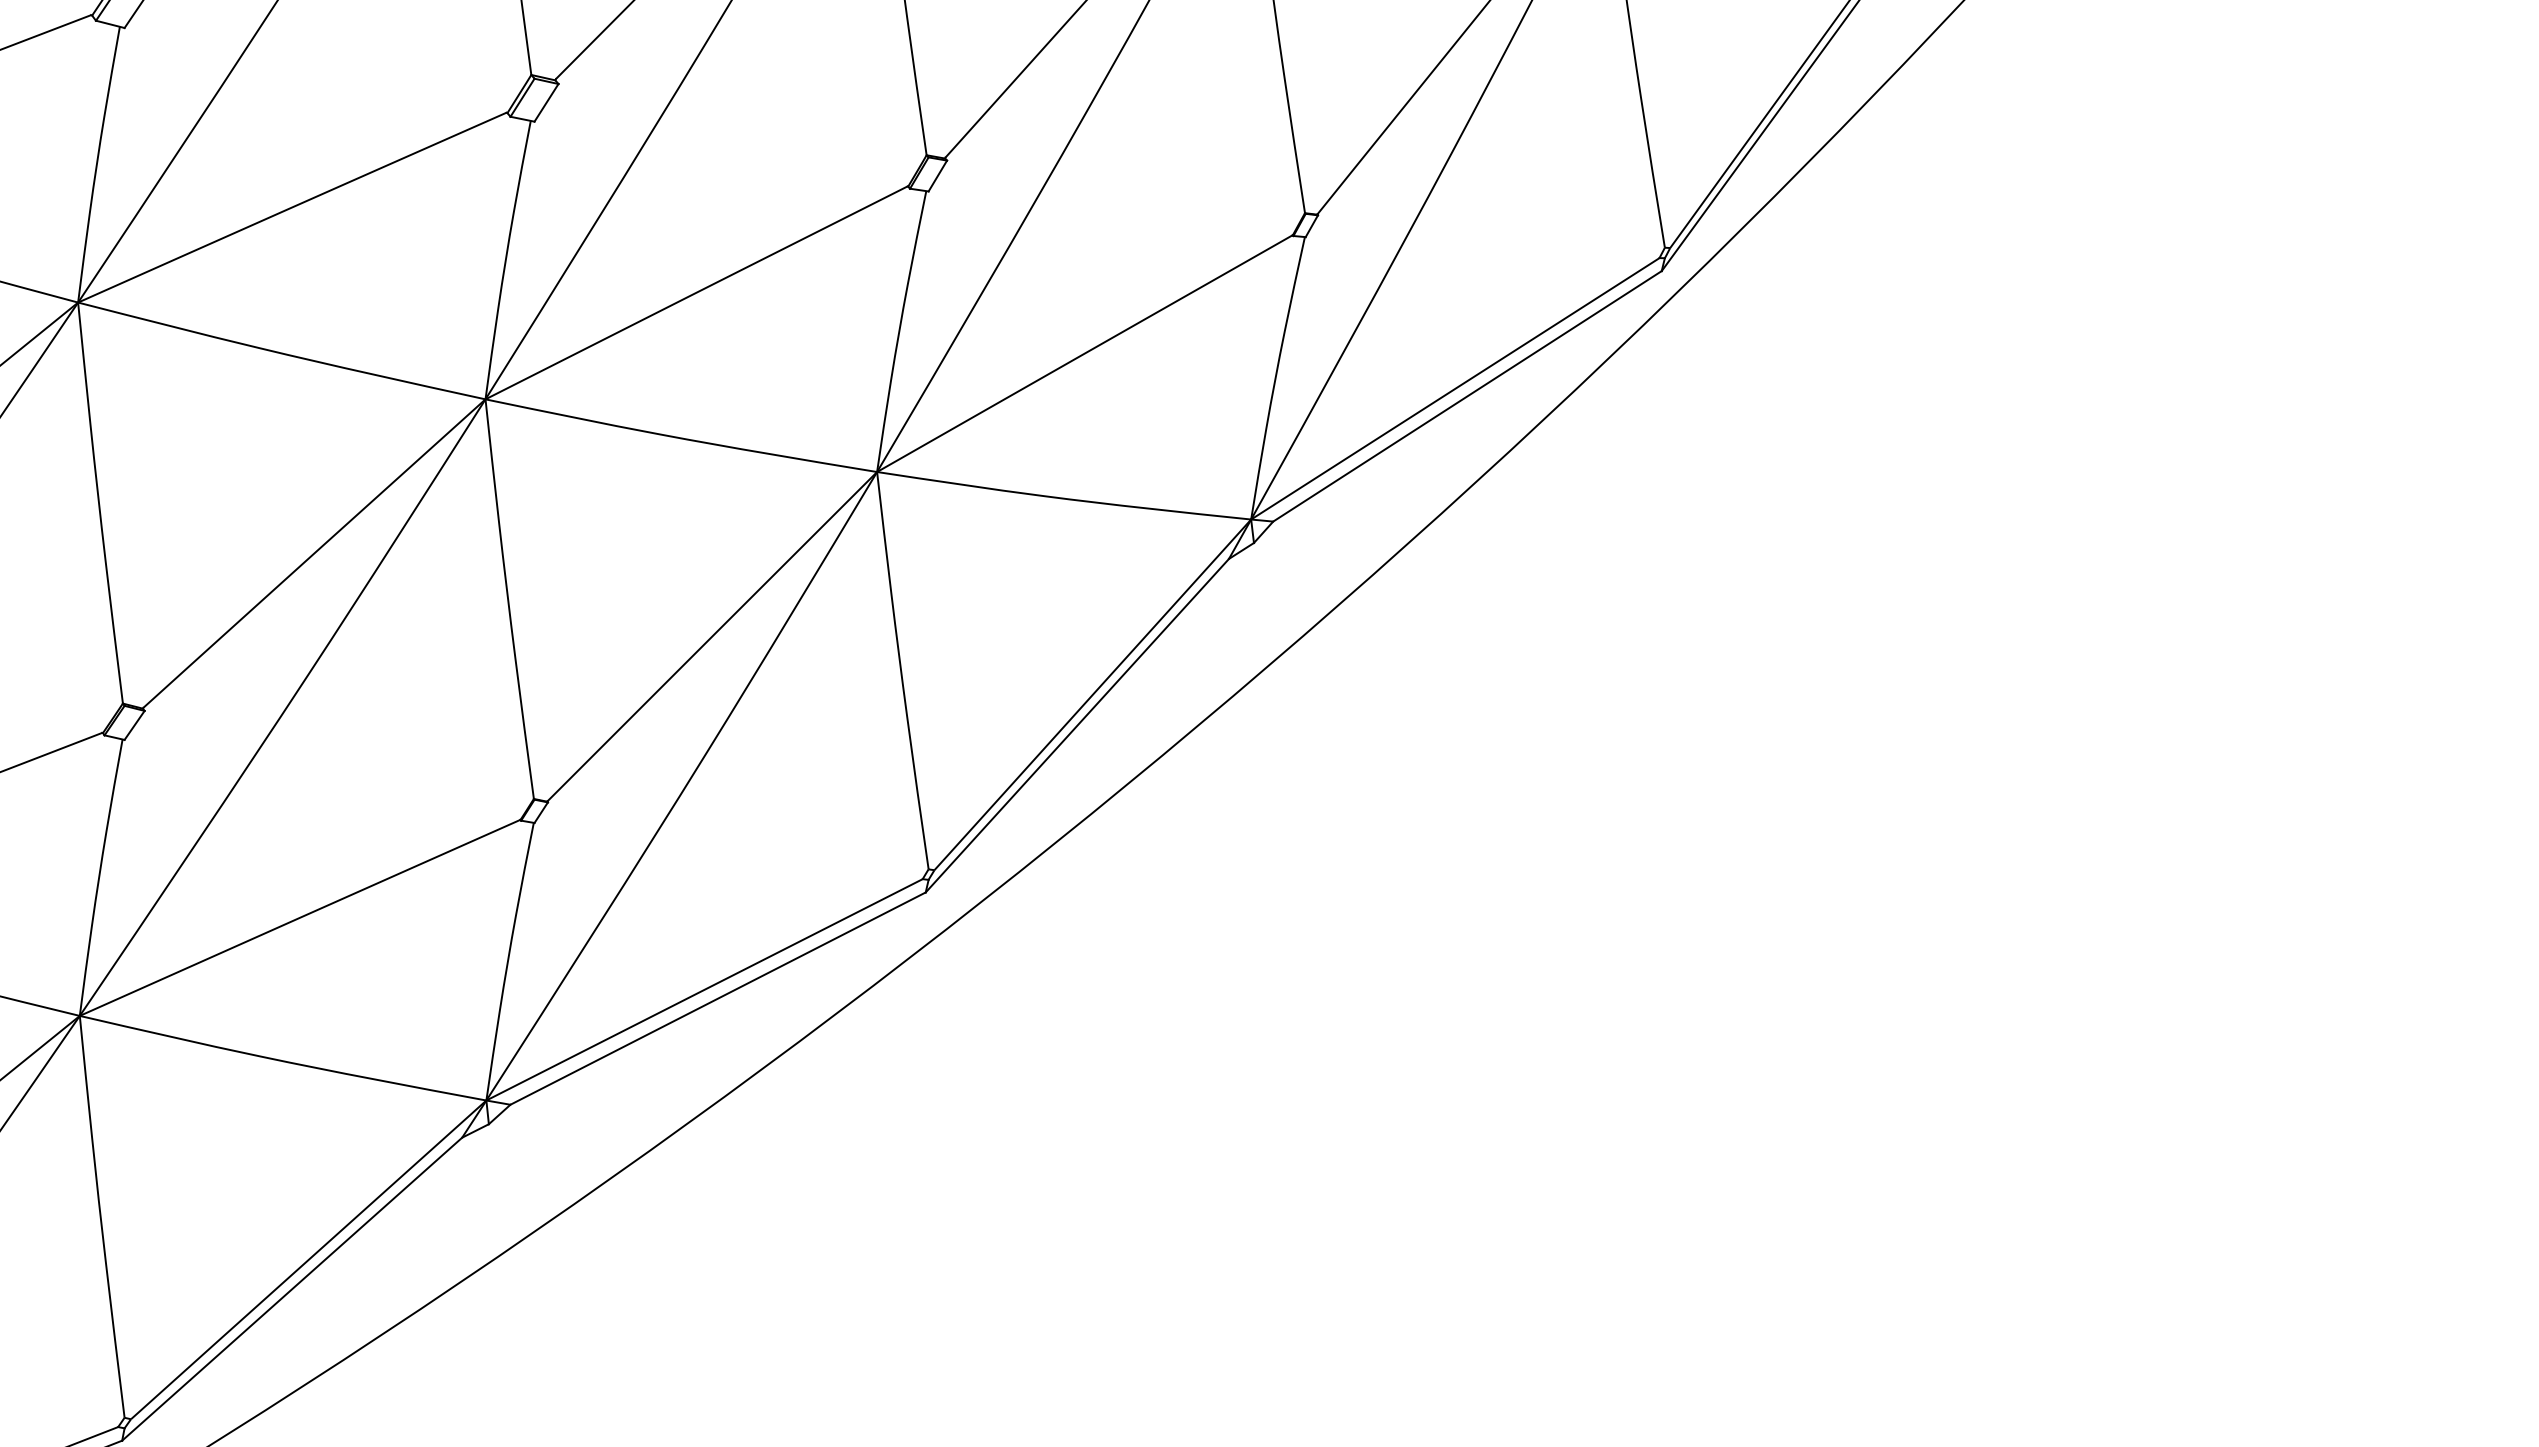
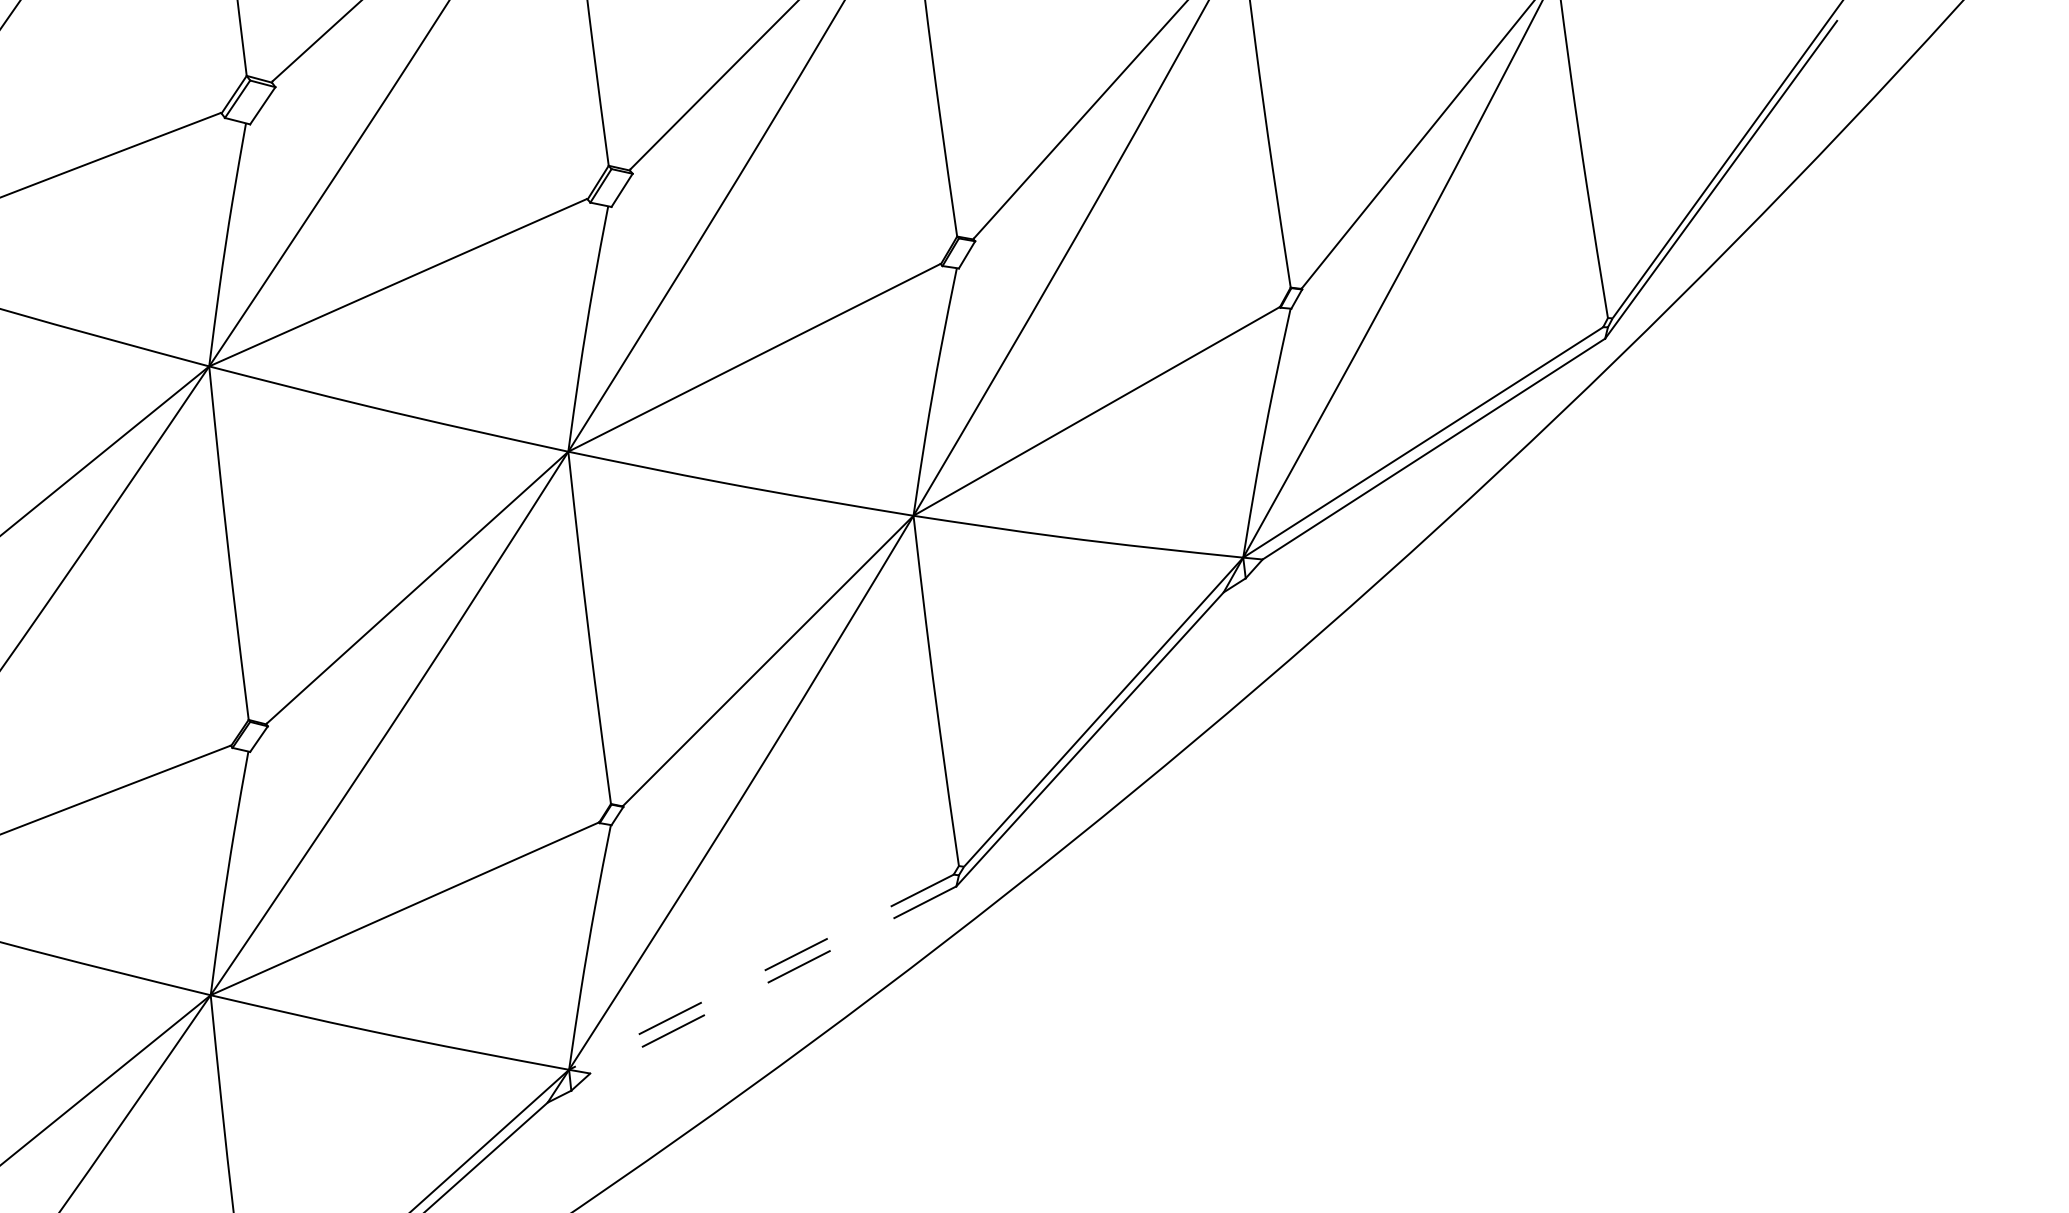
line: (704, 989) -> (761, 971), solid -> dashed
line: (717, 998) -> (772, 979), solid -> dashed

